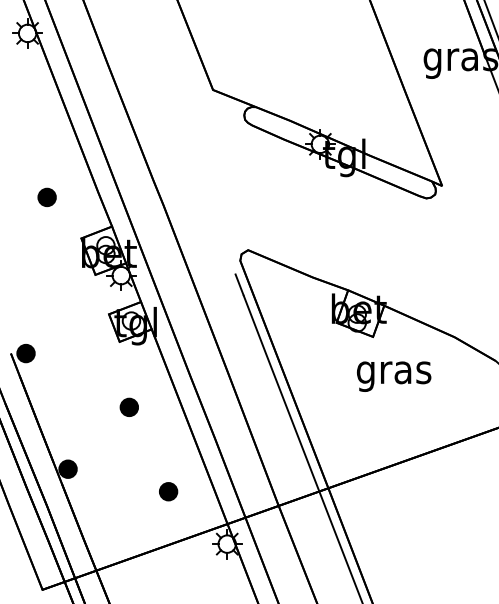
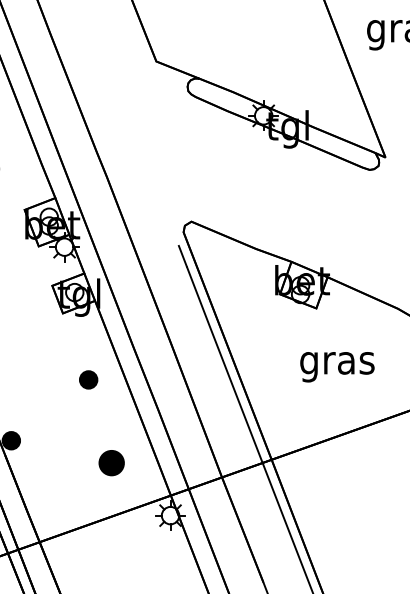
text: (394, 376) -> (337, 367), moved
part: (128, 406) -> (87, 379), moved
part: (168, 491) -> (111, 463), size x1.4

